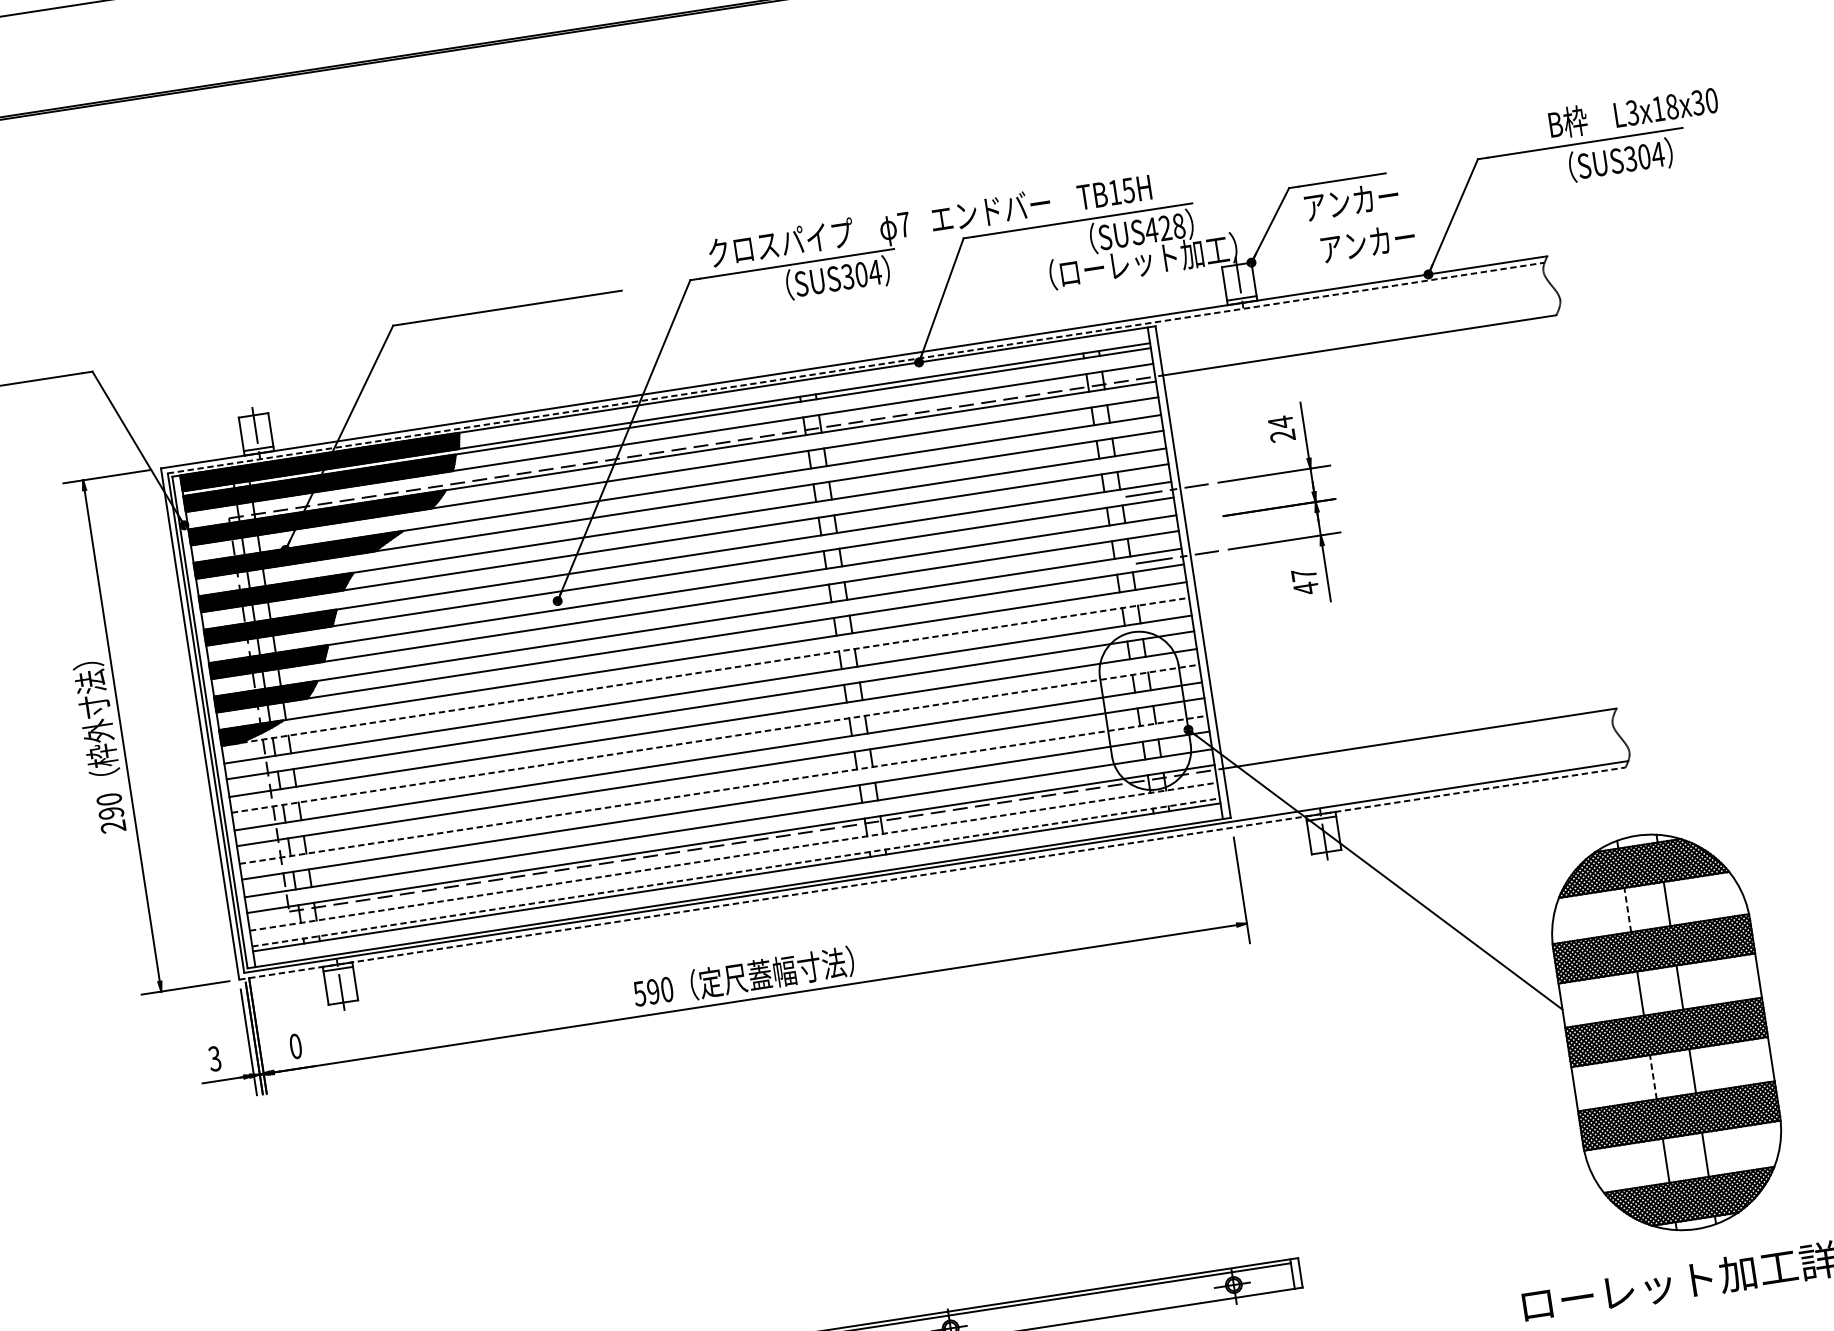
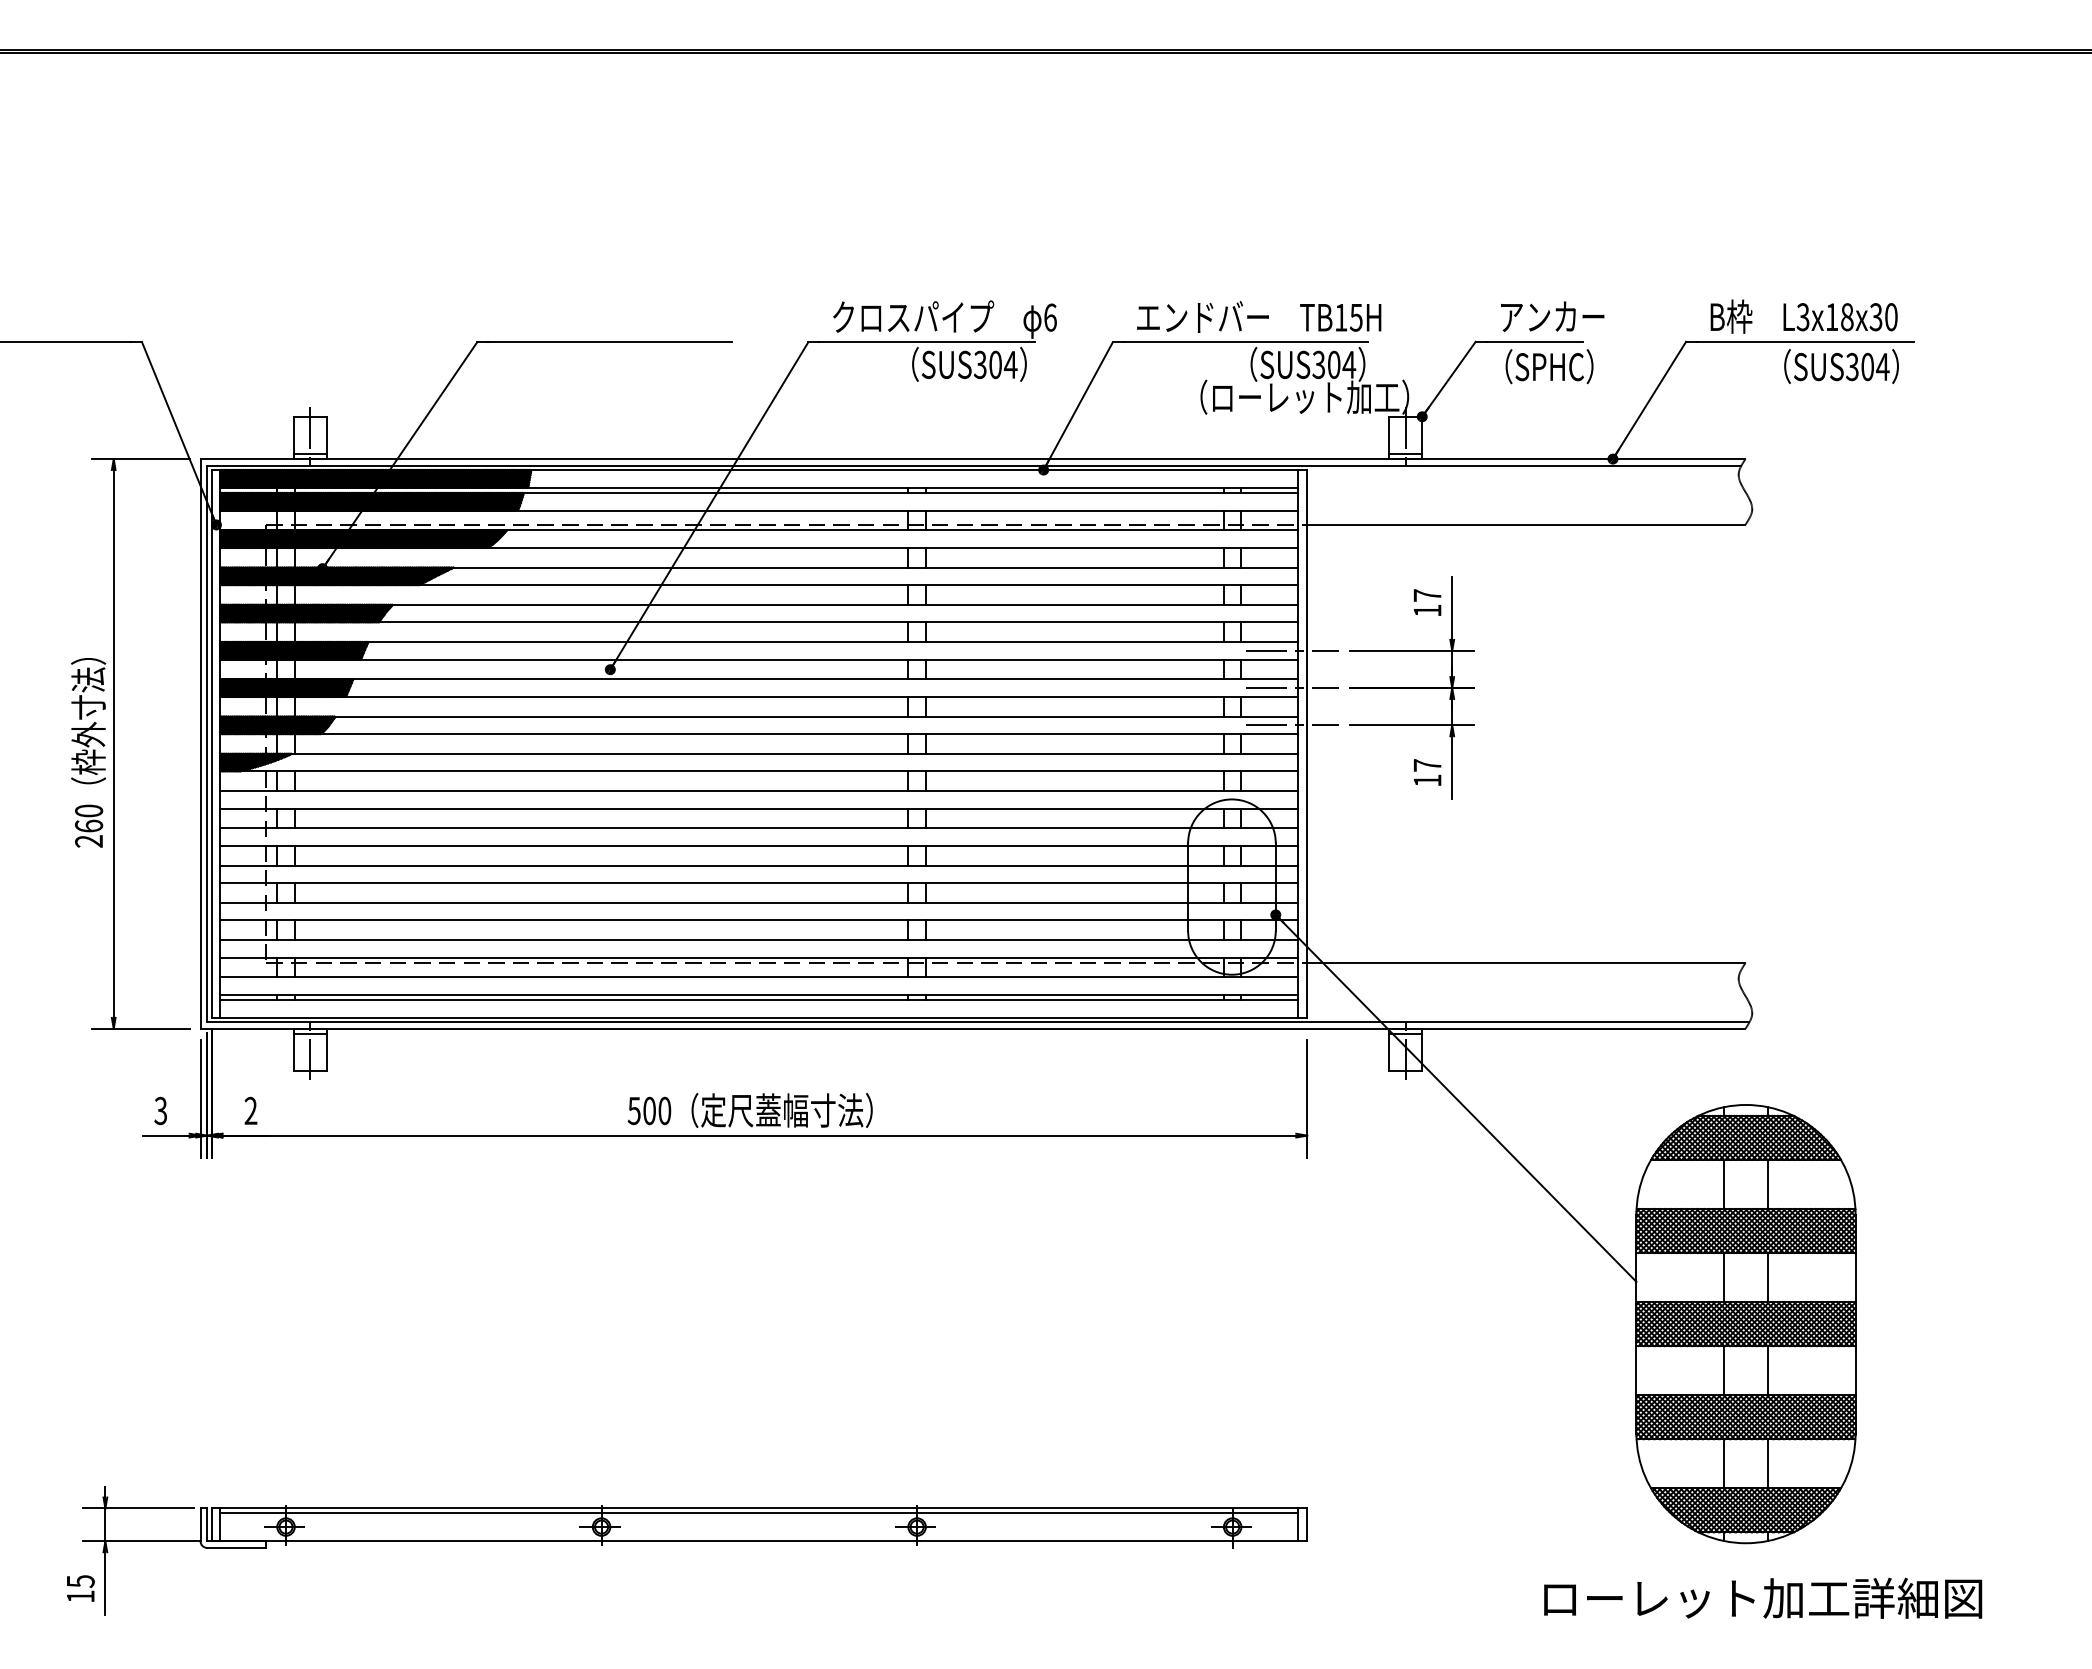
text: (1632, 112) -> (1803, 316), moved
text: (1351, 201) -> (1541, 366), アンカー -> （SPHC）
text: (1041, 202) -> (1259, 316), moved
text: (904, 224) -> (1050, 317), 7 -> 6
text: (1165, 227) -> (1334, 364), SUS428 -> SUS304
text: (1368, 242) -> (1552, 316), moved
line: (856, 367) -> (974, 465), dashed -> solid
text: (1281, 428) -> (1427, 602), 24 -> 17
line: (1172, 524) -> (1292, 688), added
text: (1306, 588) -> (1427, 780), 47 -> 17
line: (705, 672) -> (759, 771), dashed -> solid
line: (715, 738) -> (759, 845), dashed -> solid
line: (723, 789) -> (759, 902), dashed -> solid
text: (111, 812) -> (89, 825), 290 -> 260
line: (733, 856) -> (759, 977), dashed -> solid
line: (736, 872) -> (759, 994), dashed -> solid
line: (932, 873) -> (973, 1028), dashed -> solid
line: (1628, 910) -> (1724, 1184), dashed -> solid
text: (653, 991) -> (649, 1110), 590 -> 500
text: (295, 1046) -> (250, 1111), 0 -> 2
line: (1653, 1077) -> (1724, 1370), dashed -> solid

